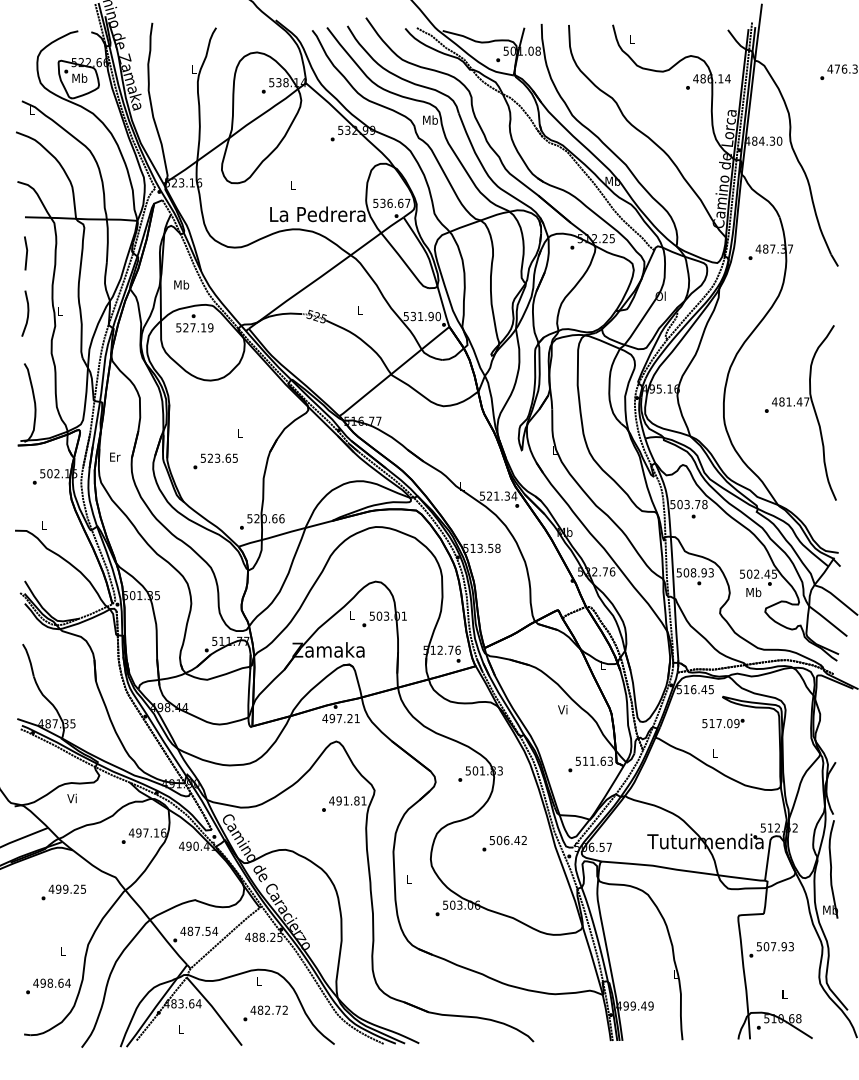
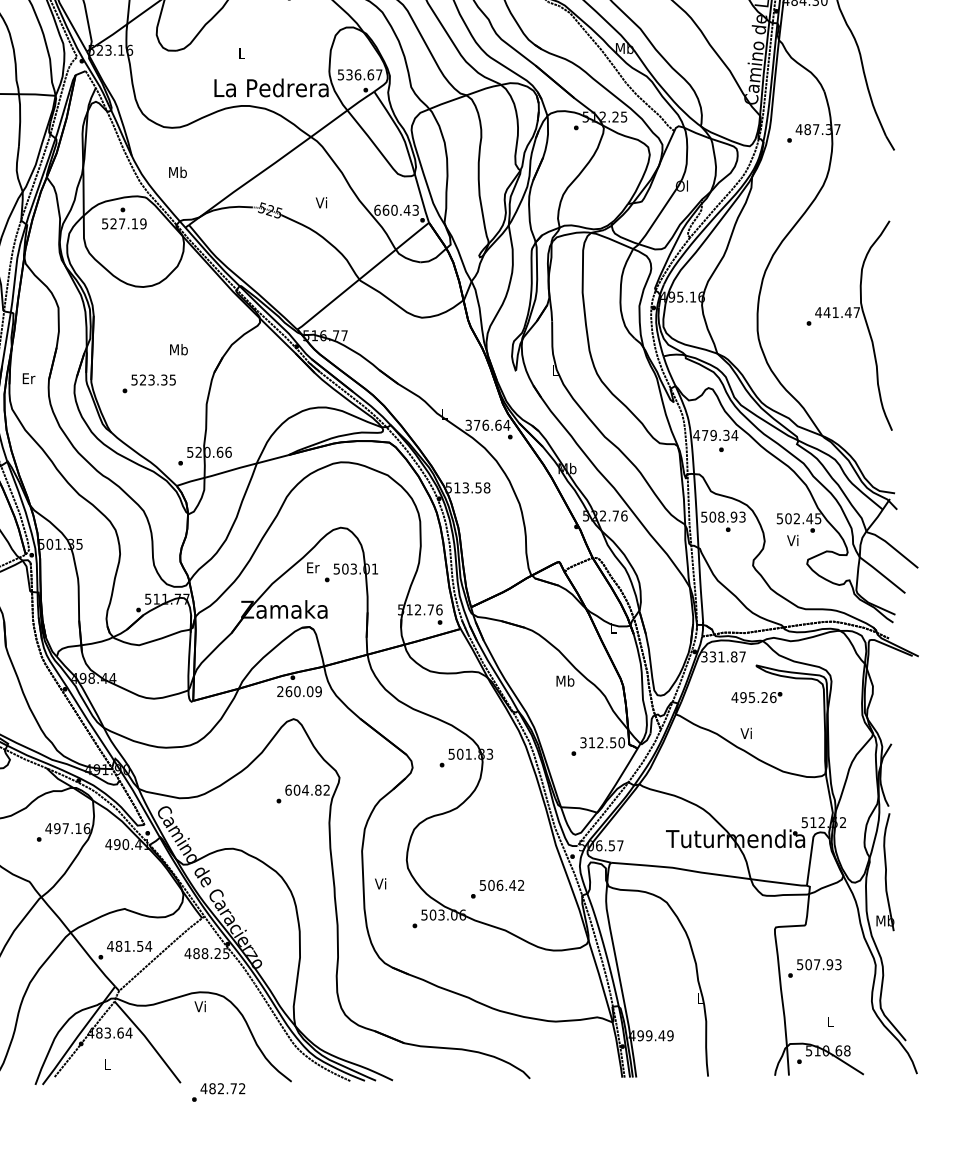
text: (181, 284) -> (177, 171), moved
text: (359, 309) -> (321, 201), L -> Vi
text: (421, 316) -> (395, 210), 531.90 -> 660.43
text: (781, 401) -> (826, 312), 481.47 -> 441.47
text: (240, 432) -> (178, 349), L -> Mb
text: (228, 457) -> (164, 379), 523.65 -> 523.35
text: (495, 495) -> (484, 424), 521.34 -> 376.64
text: (688, 504) -> (715, 435), 503.78 -> 479.34
text: (753, 592) -> (793, 540), Mb -> Vi
text: (352, 614) -> (313, 567), L -> Er
text: (695, 689) -> (723, 656), 516.45 -> 331.87
text: (562, 709) -> (564, 680), Vi -> Mb
text: (340, 718) -> (298, 691), 497.21 -> 260.09
text: (720, 723) -> (753, 697), 517.09 -> 495.26
text: (713, 753) -> (745, 733), L -> Vi
text: (594, 760) -> (602, 741), 511.63 -> 312.50
text: (347, 800) -> (307, 789), 491.81 -> 604.82
text: (504, 843) -> (497, 889), moved
text: (408, 878) -> (380, 883), L -> Vi
text: (197, 930) -> (127, 945), 487.54 -> 481.54
text: (257, 981) -> (199, 1006), L -> Vi
text: (265, 1013) -> (218, 1092), moved

